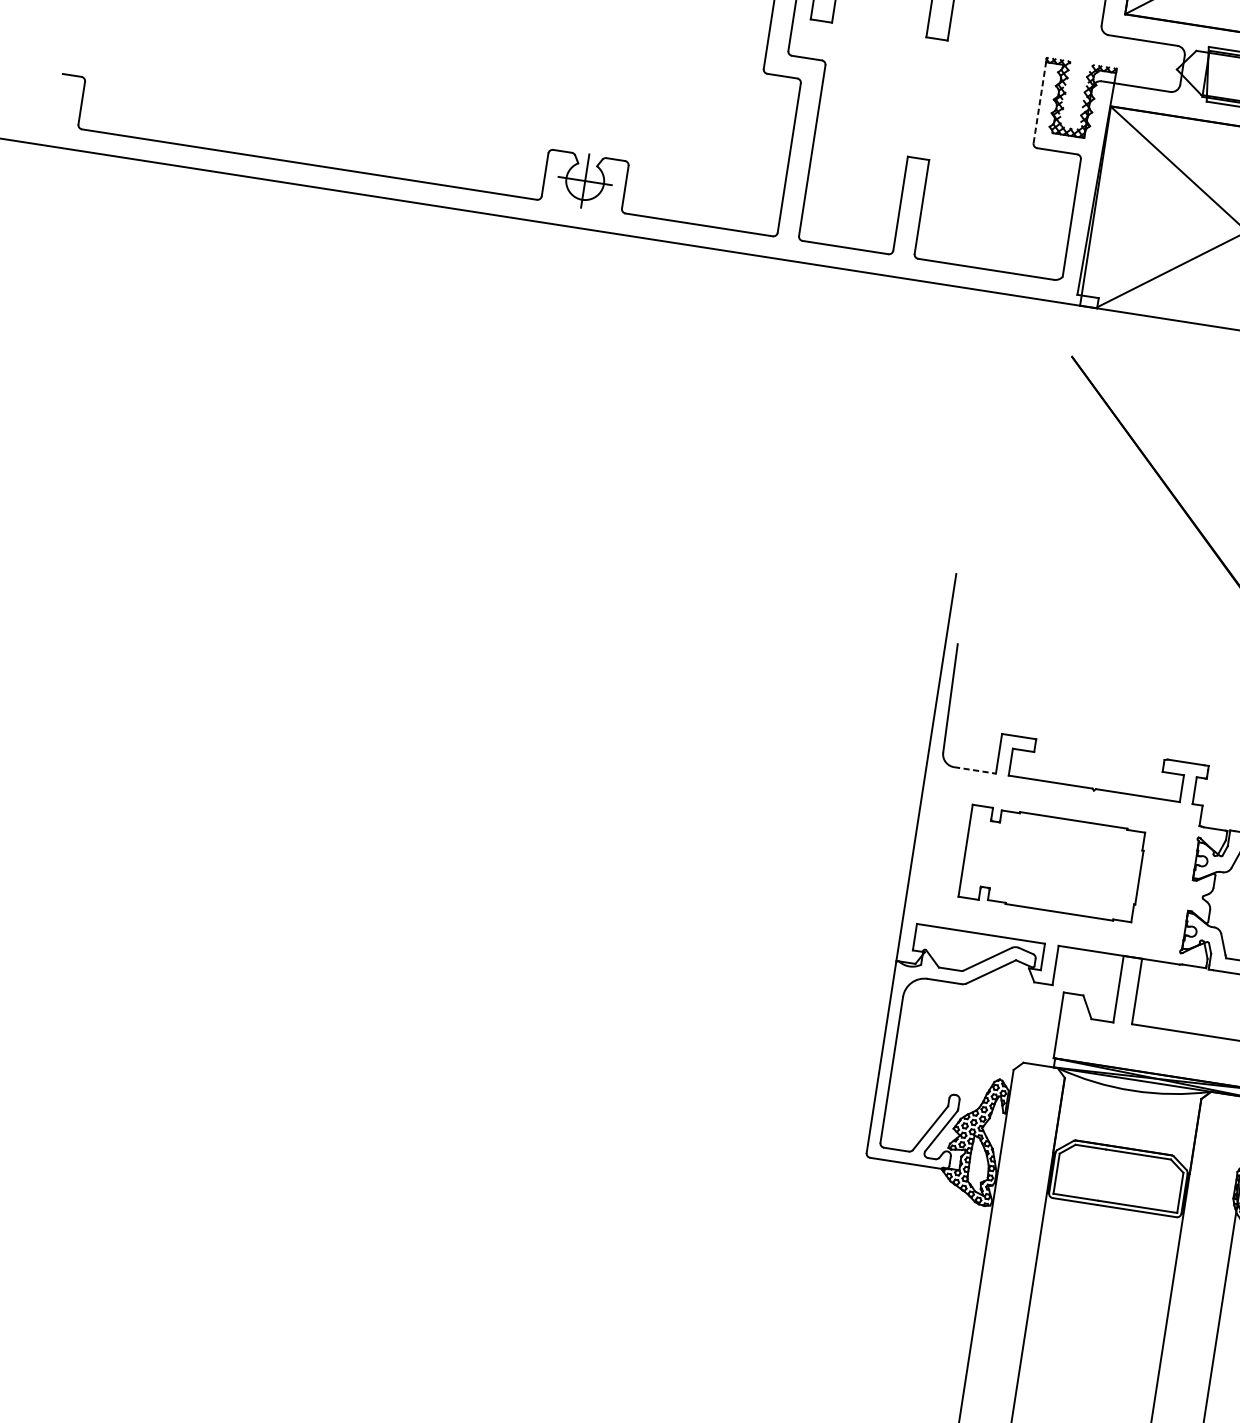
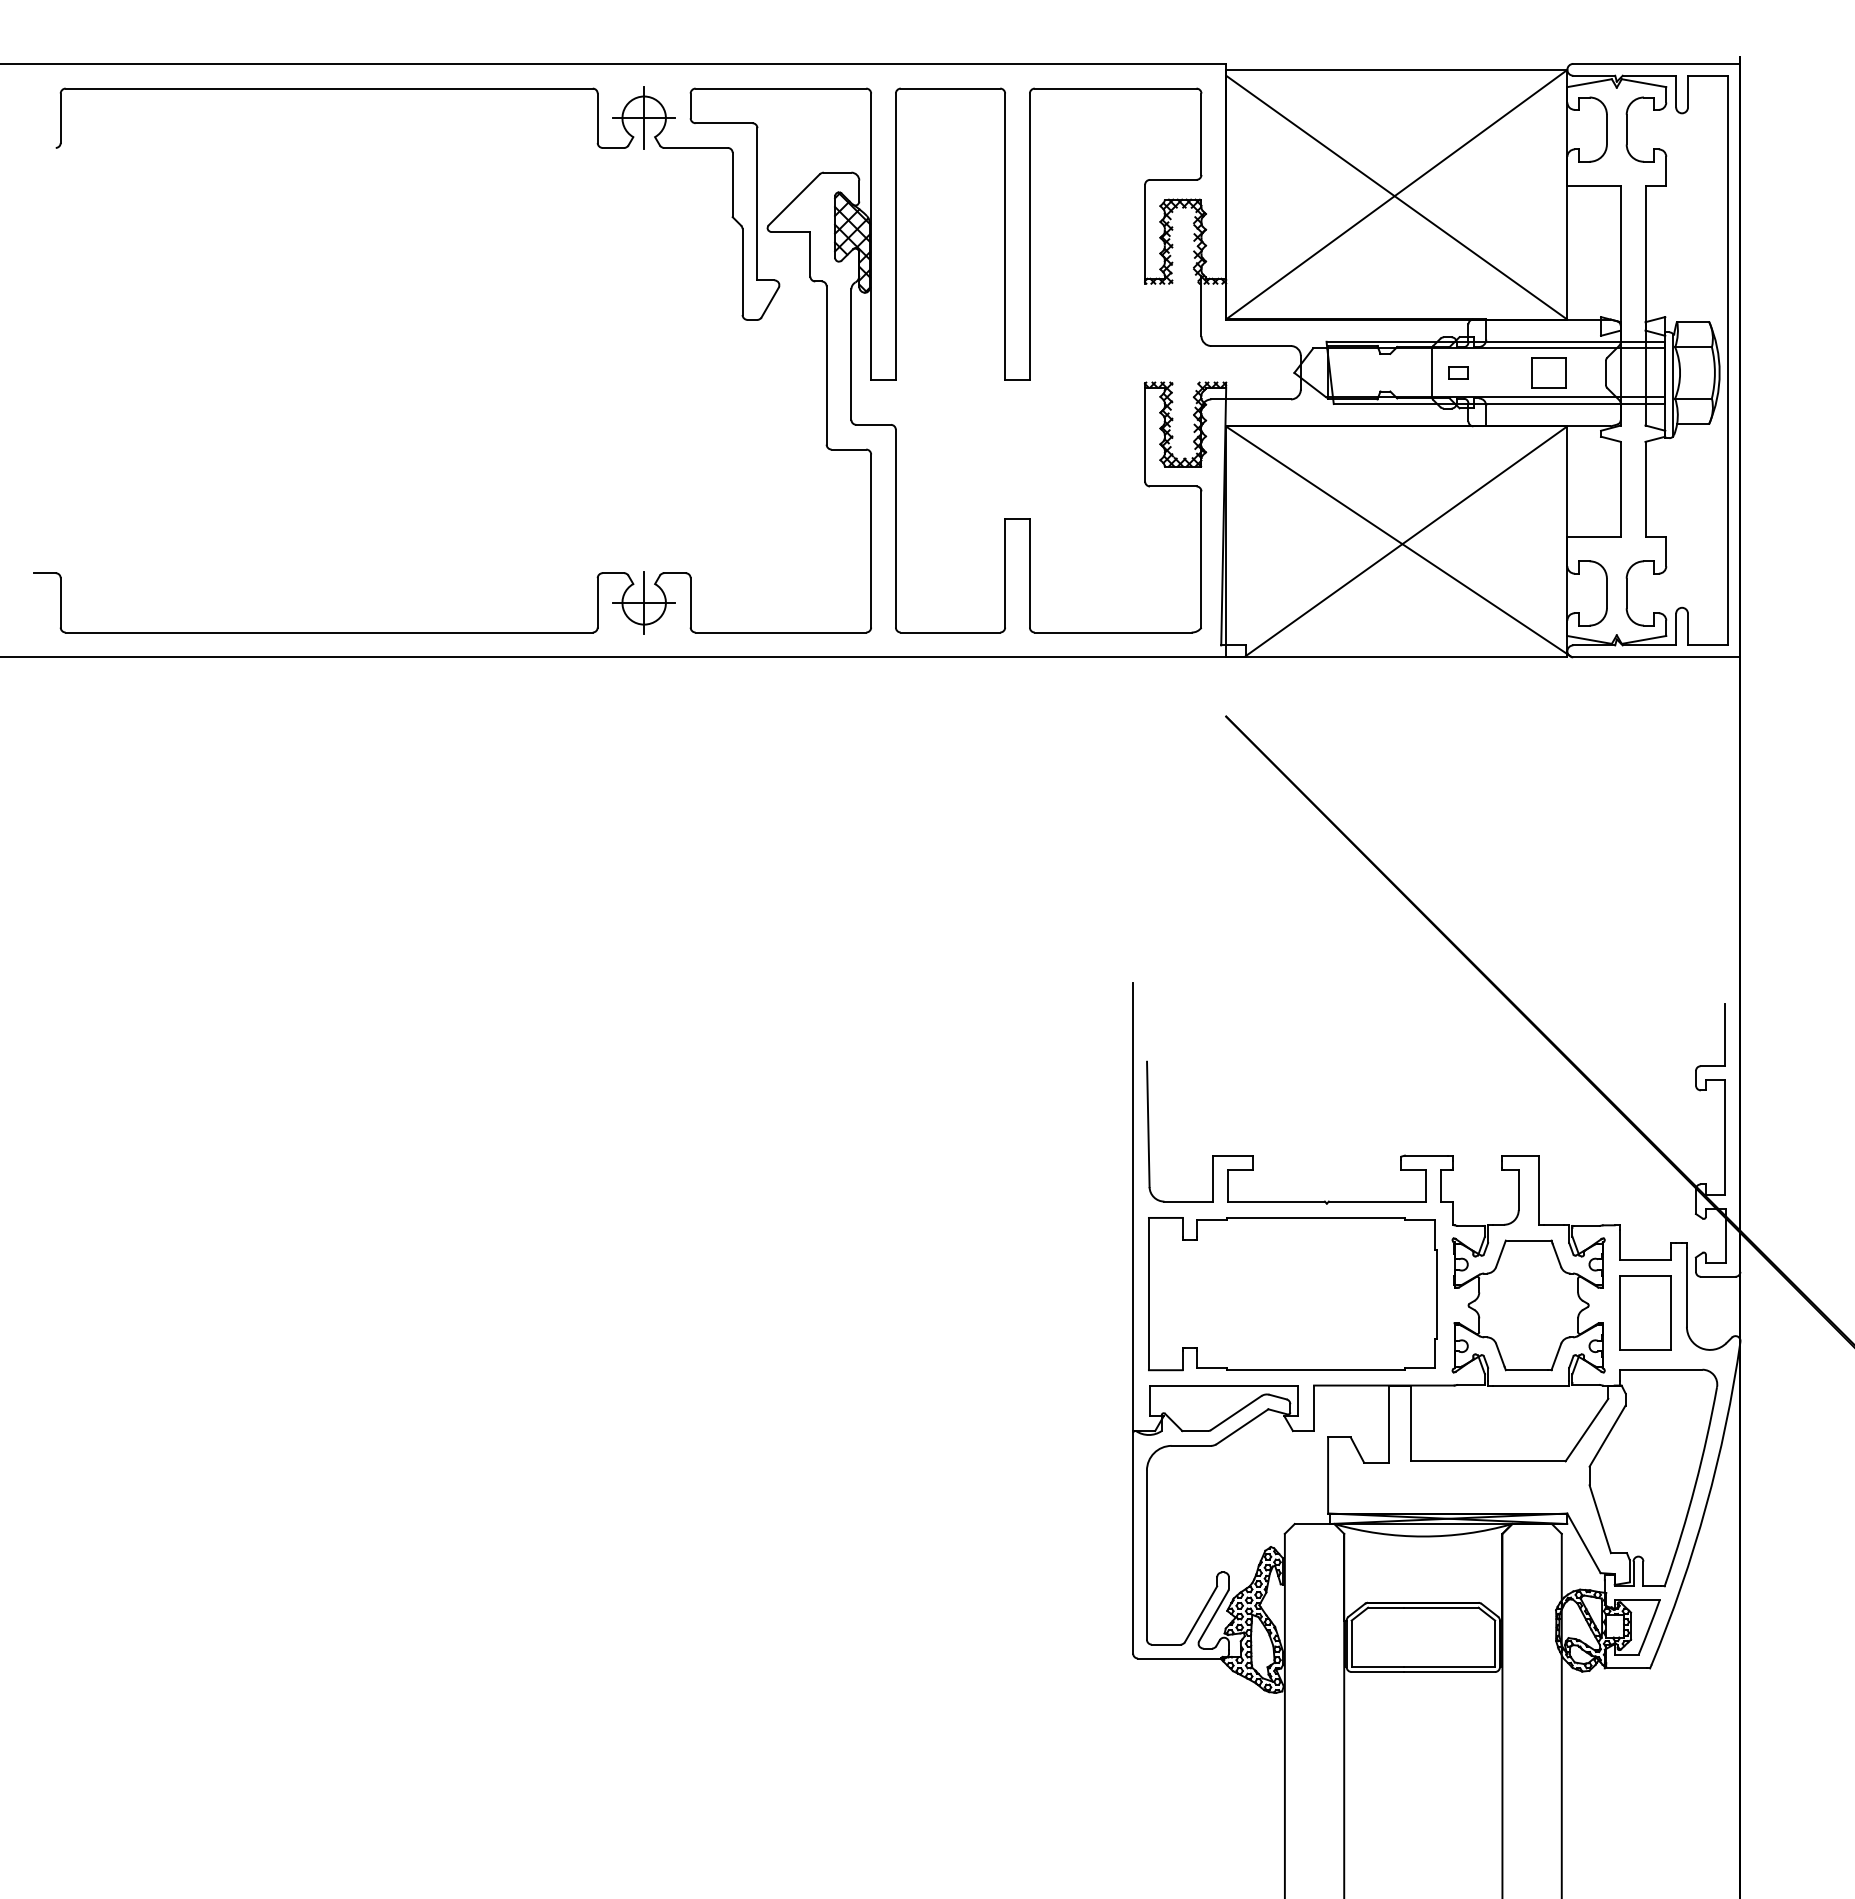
line: (1040, 102) -> (1145, 434), dashed -> solid
line: (975, 770) -> (1189, 1201), dashed -> solid
part: (1052, 864) -> (1292, 1294), size x1.43

